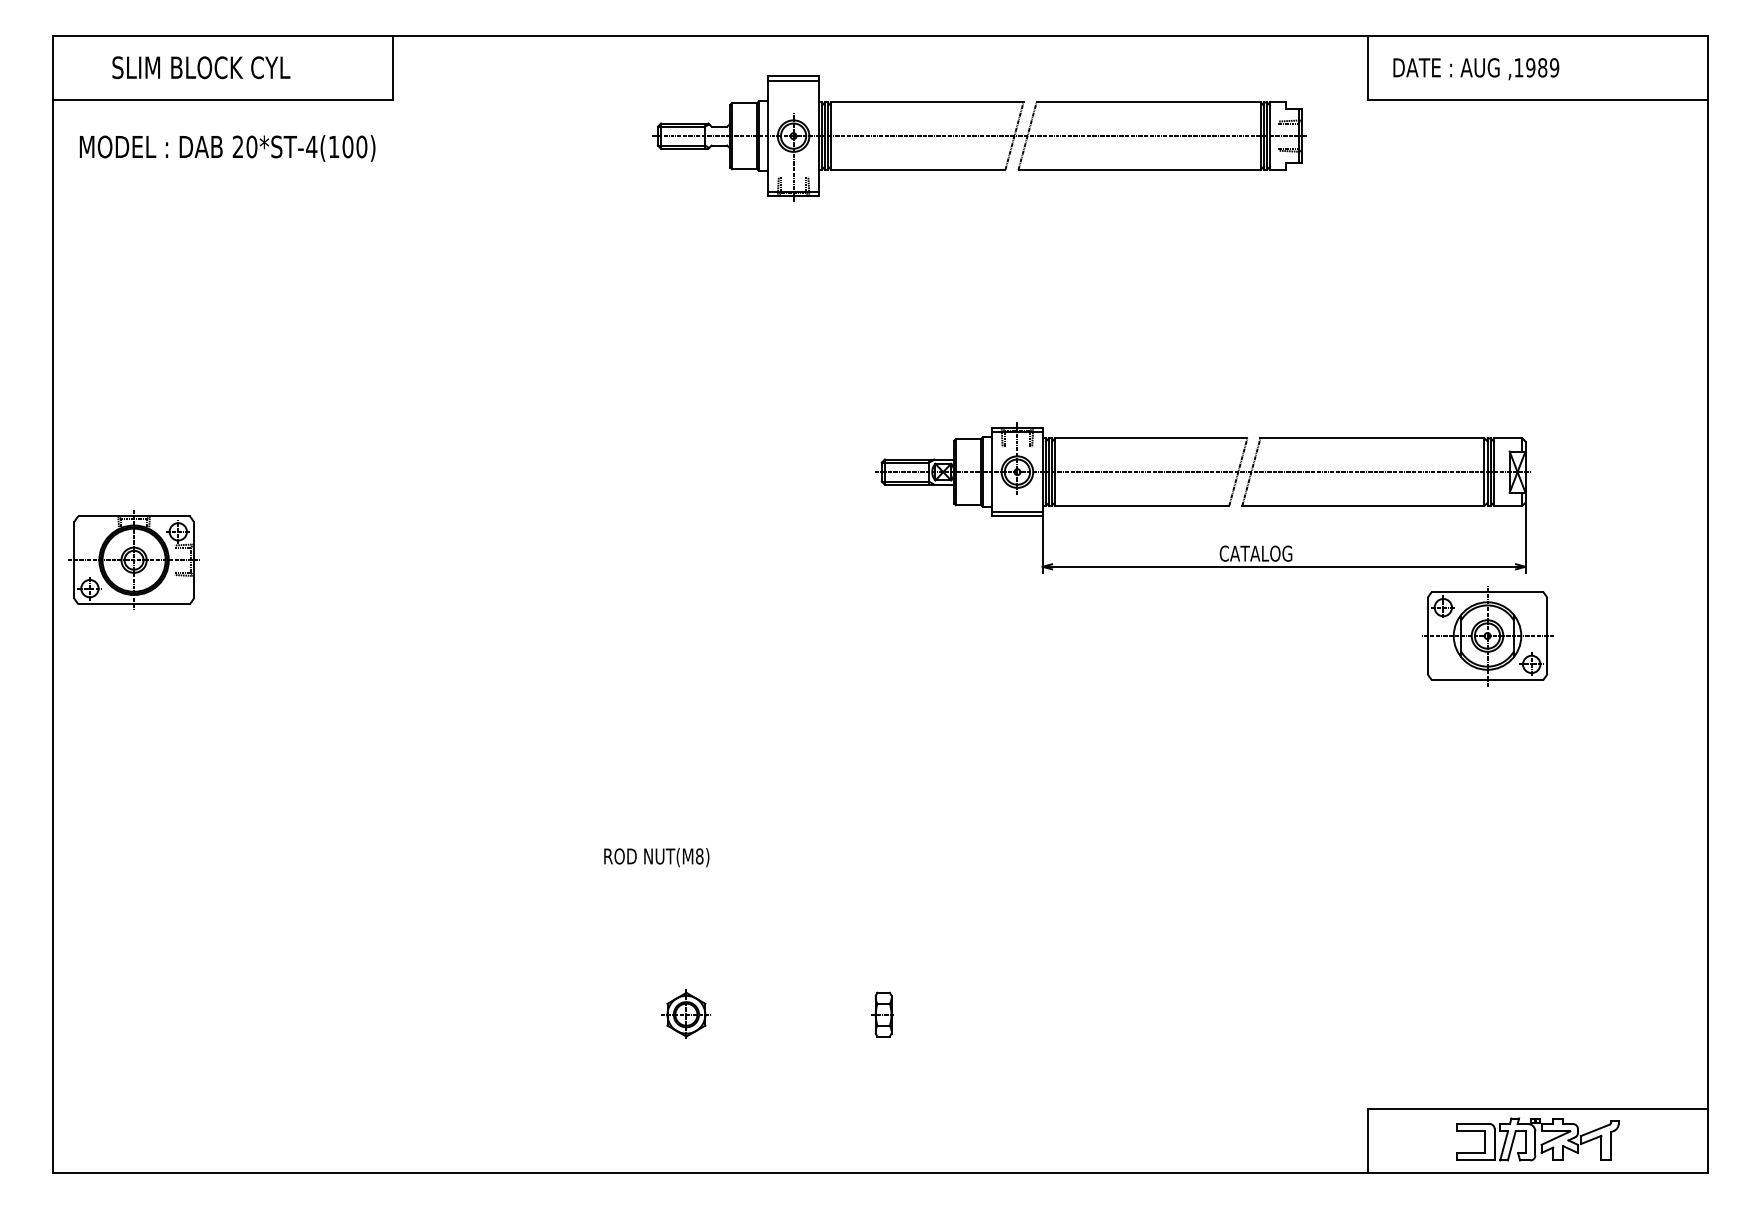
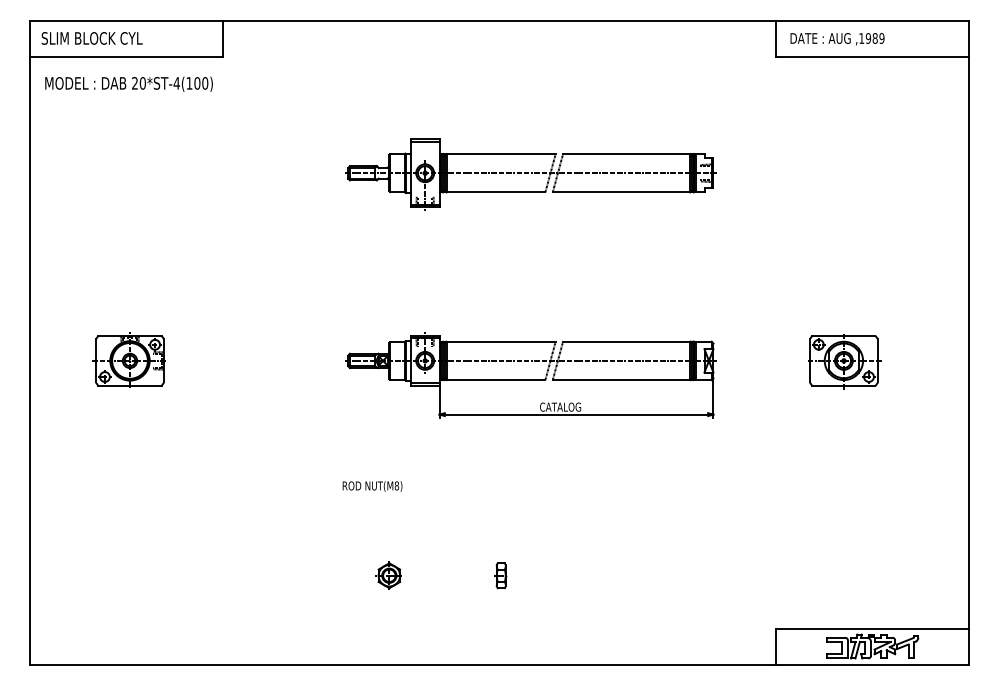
text: (200, 67) -> (91, 38), moved
part: (979, 138) -> (530, 174), moved
part: (1203, 497) -> (530, 375), moved
part: (131, 557) -> (128, 359), moved

